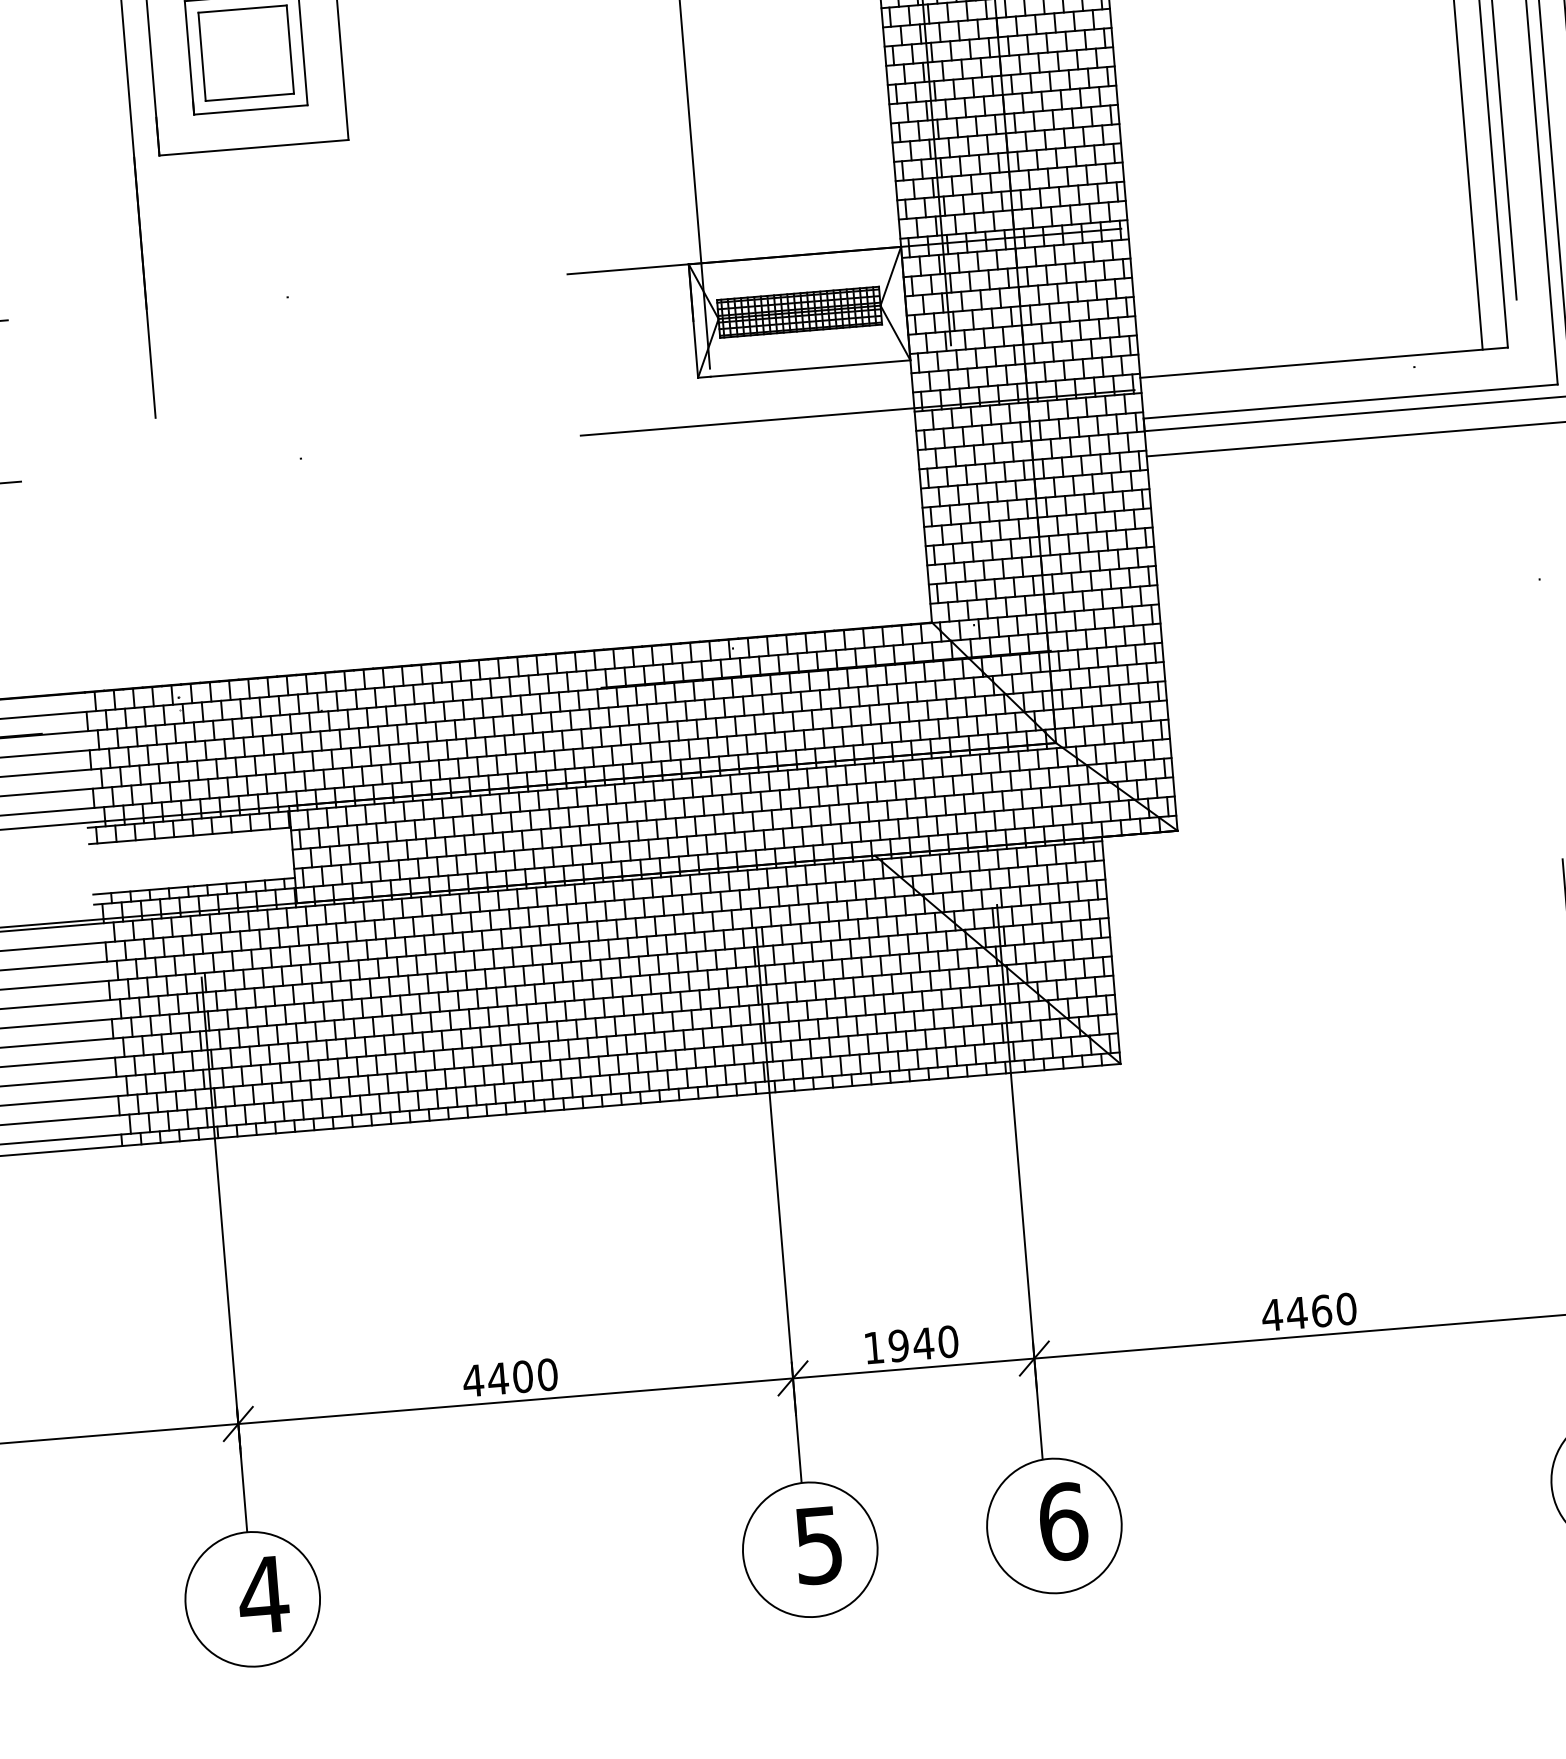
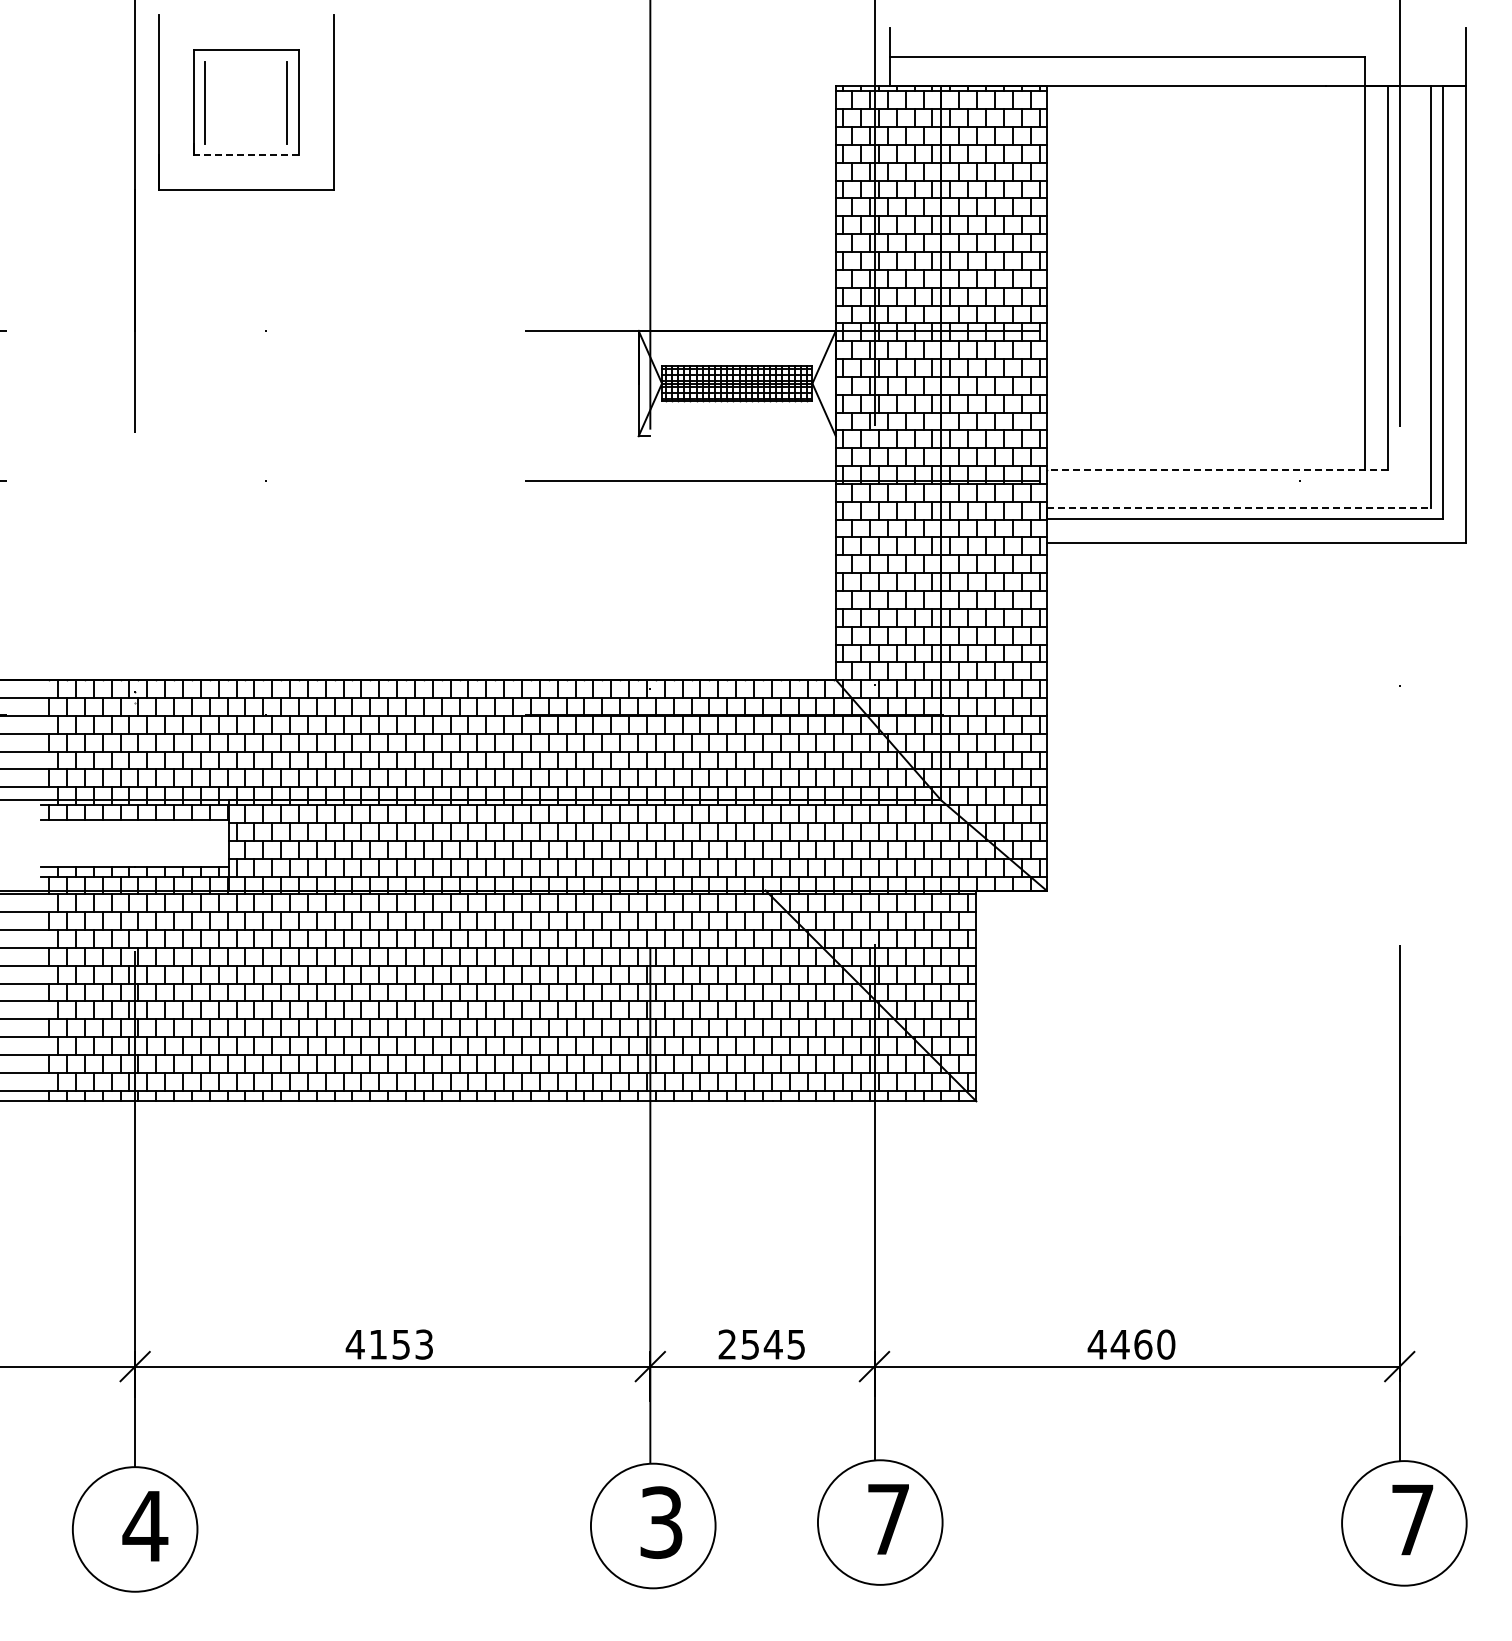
line: (242, 8) -> (246, 61), removed
line: (249, 97) -> (246, 143), removed
line: (251, 110) -> (246, 155), solid -> dashed
line: (1324, 362) -> (1217, 469), solid -> dashed
line: (809, 368) -> (742, 436), removed
line: (1351, 401) -> (1239, 507), solid -> dashed
text: (910, 1344) -> (761, 1344), 1940 -> 2545
text: (522, 1376) -> (400, 1344), 4400 -> 4153
text: (1062, 1521) -> (888, 1519), 6 -> 7
text: (818, 1545) -> (661, 1522), 5 -> 3

